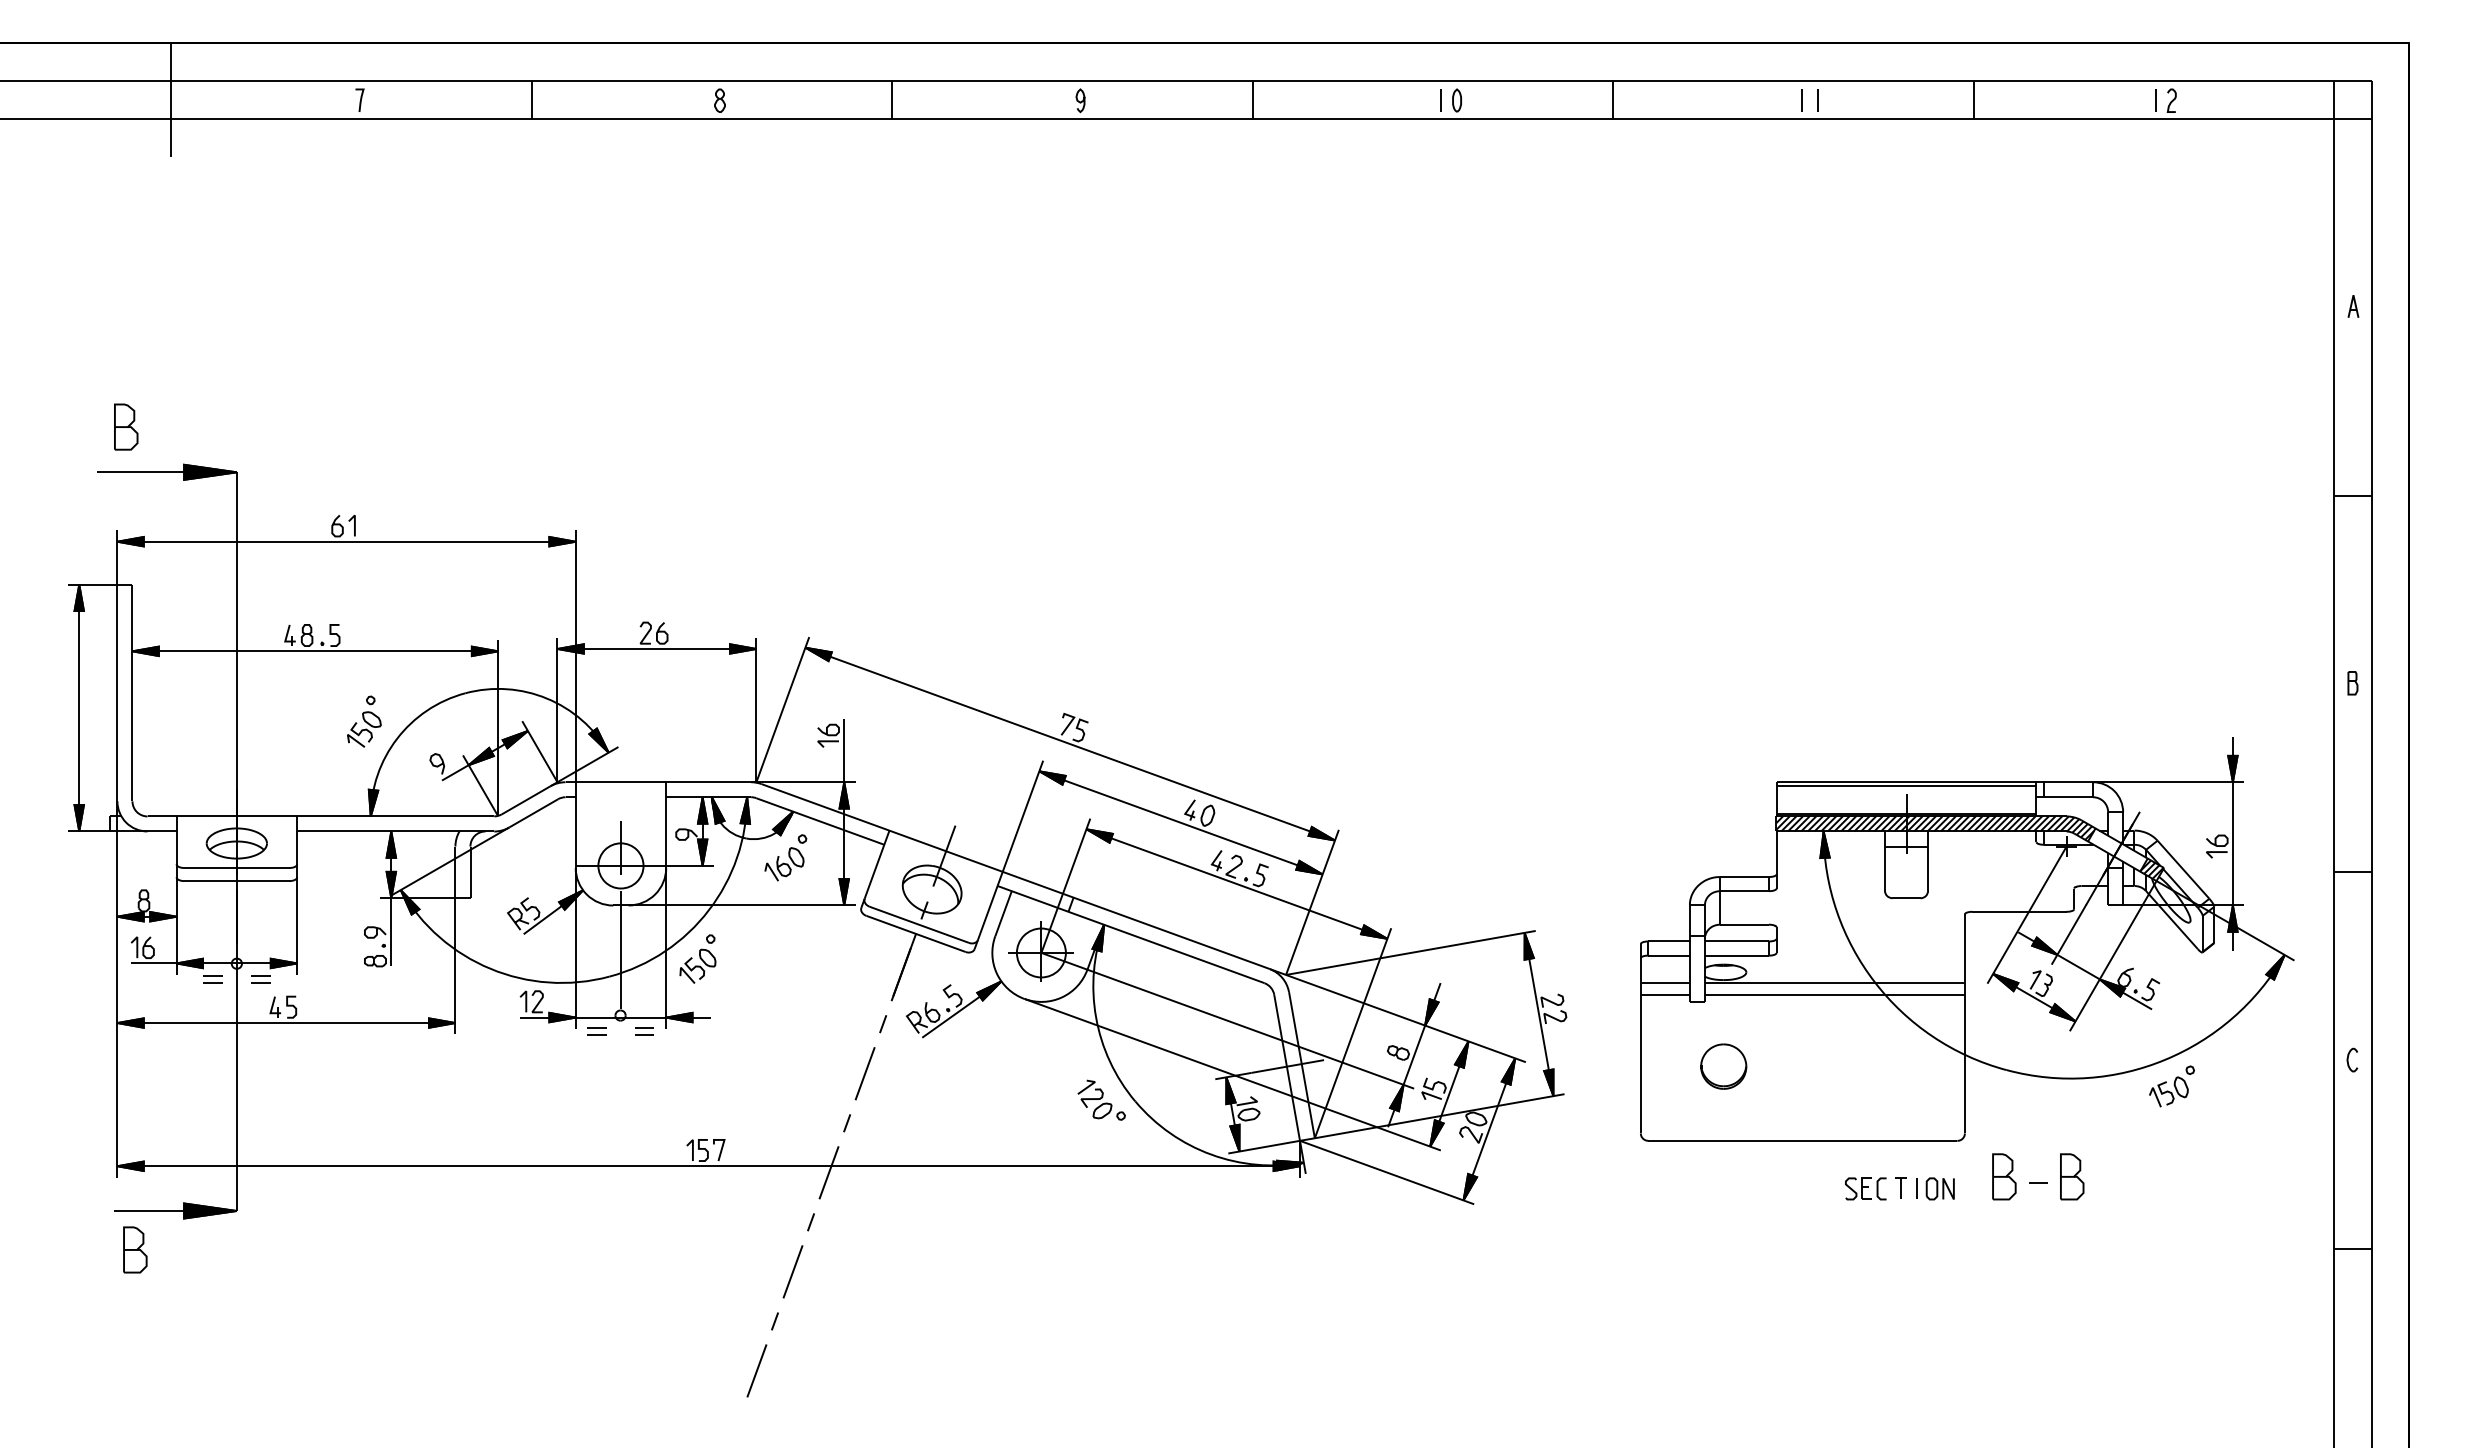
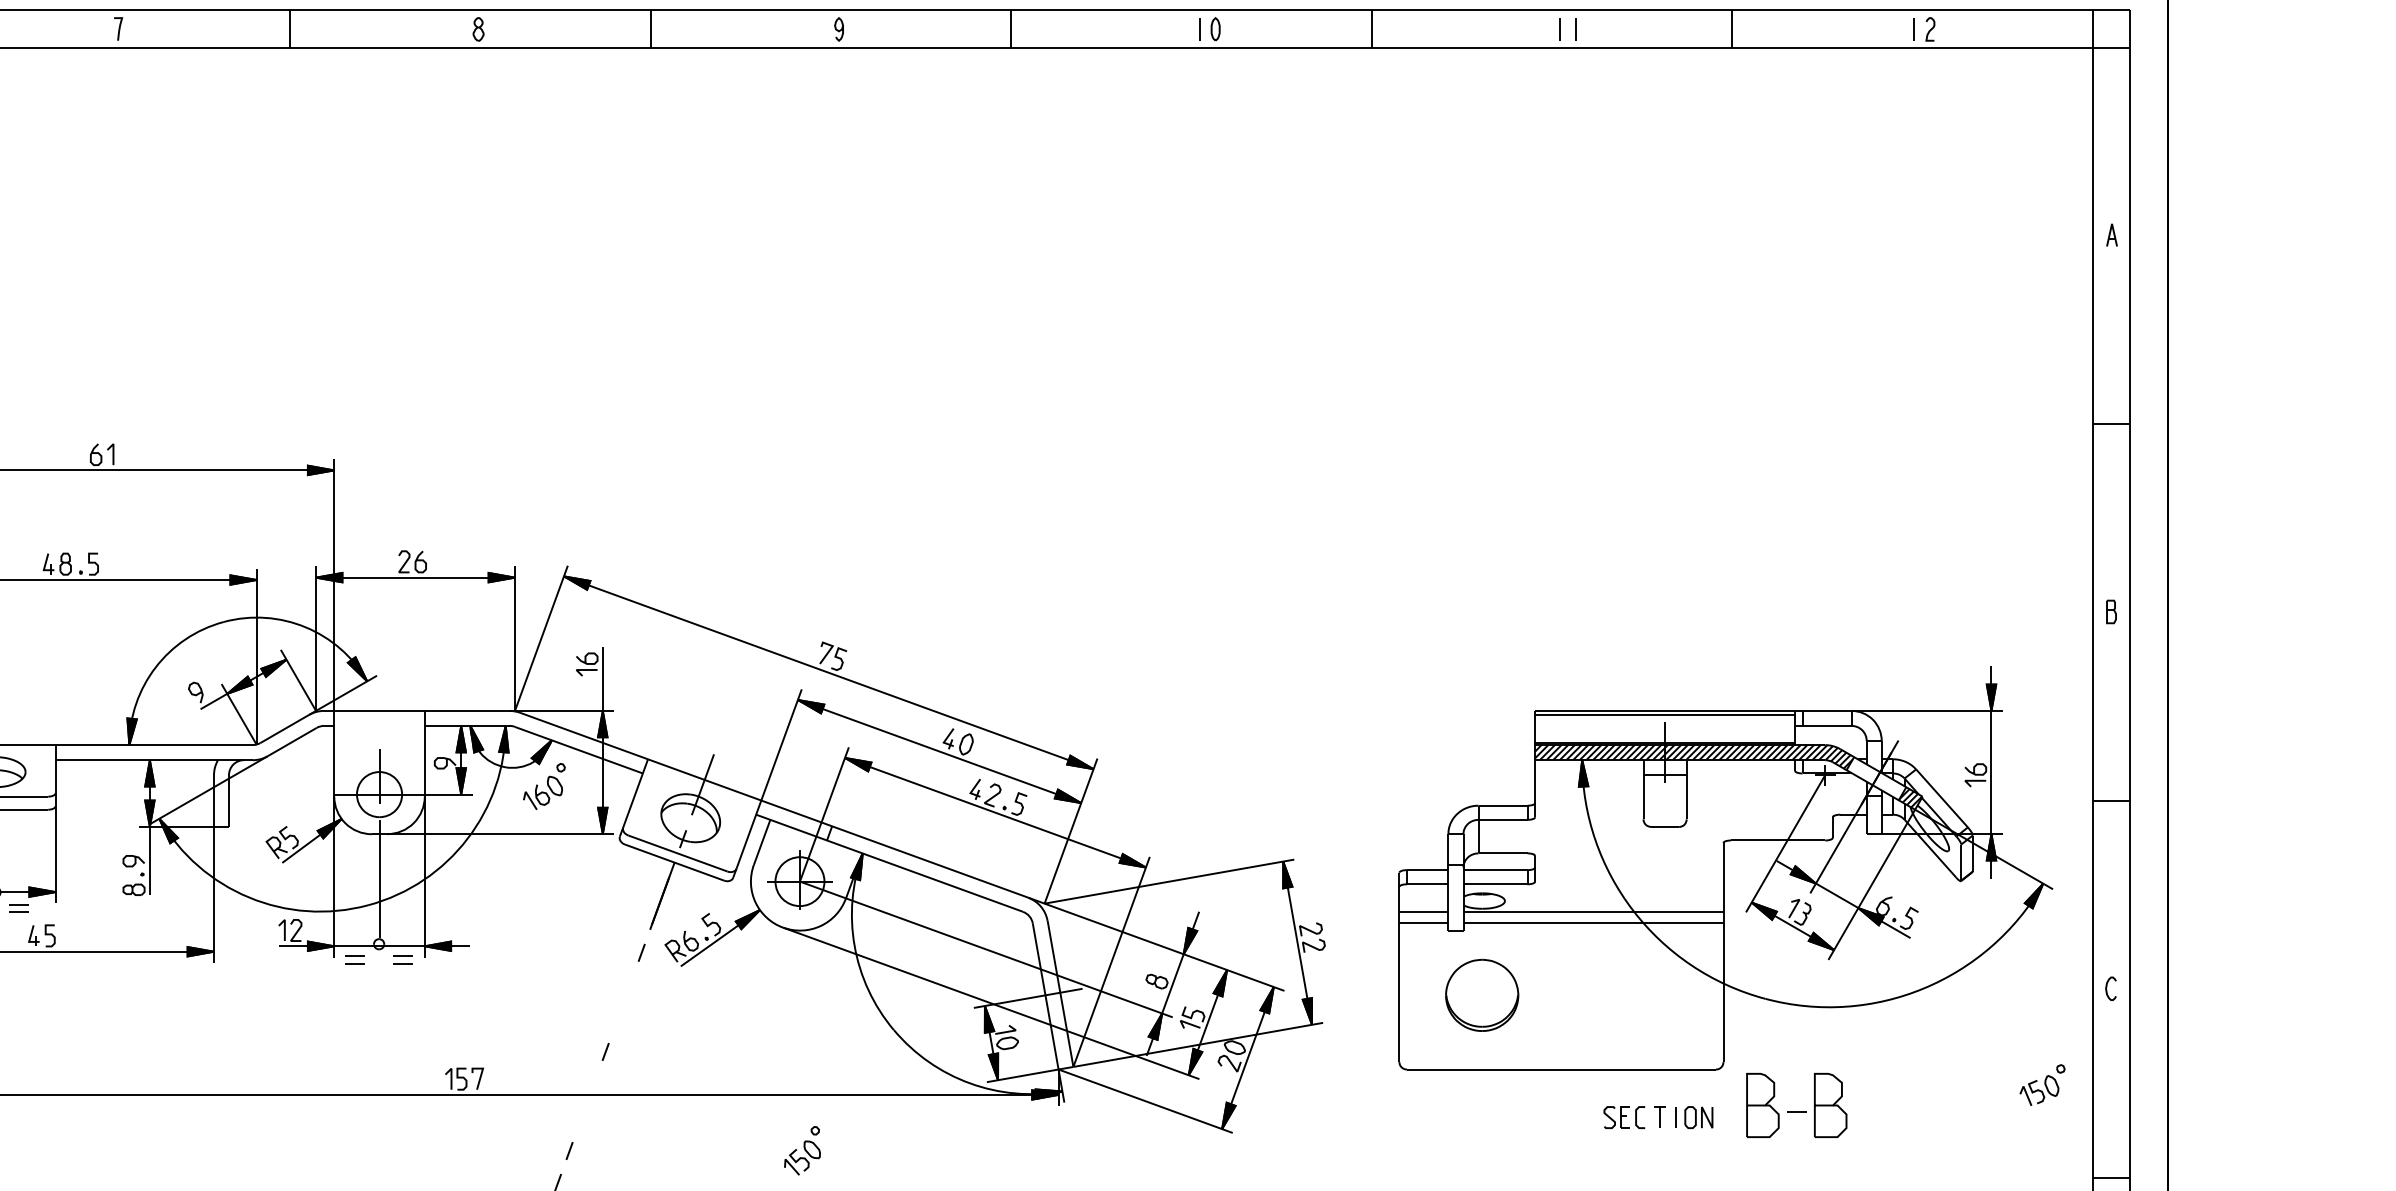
part: (364, 721) -> (123, 650), removed
part: (697, 958) -> (802, 1150), moved
part: (1723, 1066) -> (1482, 995), size x1.6
line: (864, 1073) -> (623, 1002), removed
part: (2171, 1086) -> (2042, 1085), moved
part: (1101, 1099) -> (860, 1028), removed
line: (828, 1172) -> (587, 1101), removed
part: (2004, 1176) -> (1763, 1105), size x1.4
part: (2072, 1176) -> (1831, 1105), size x1.4

